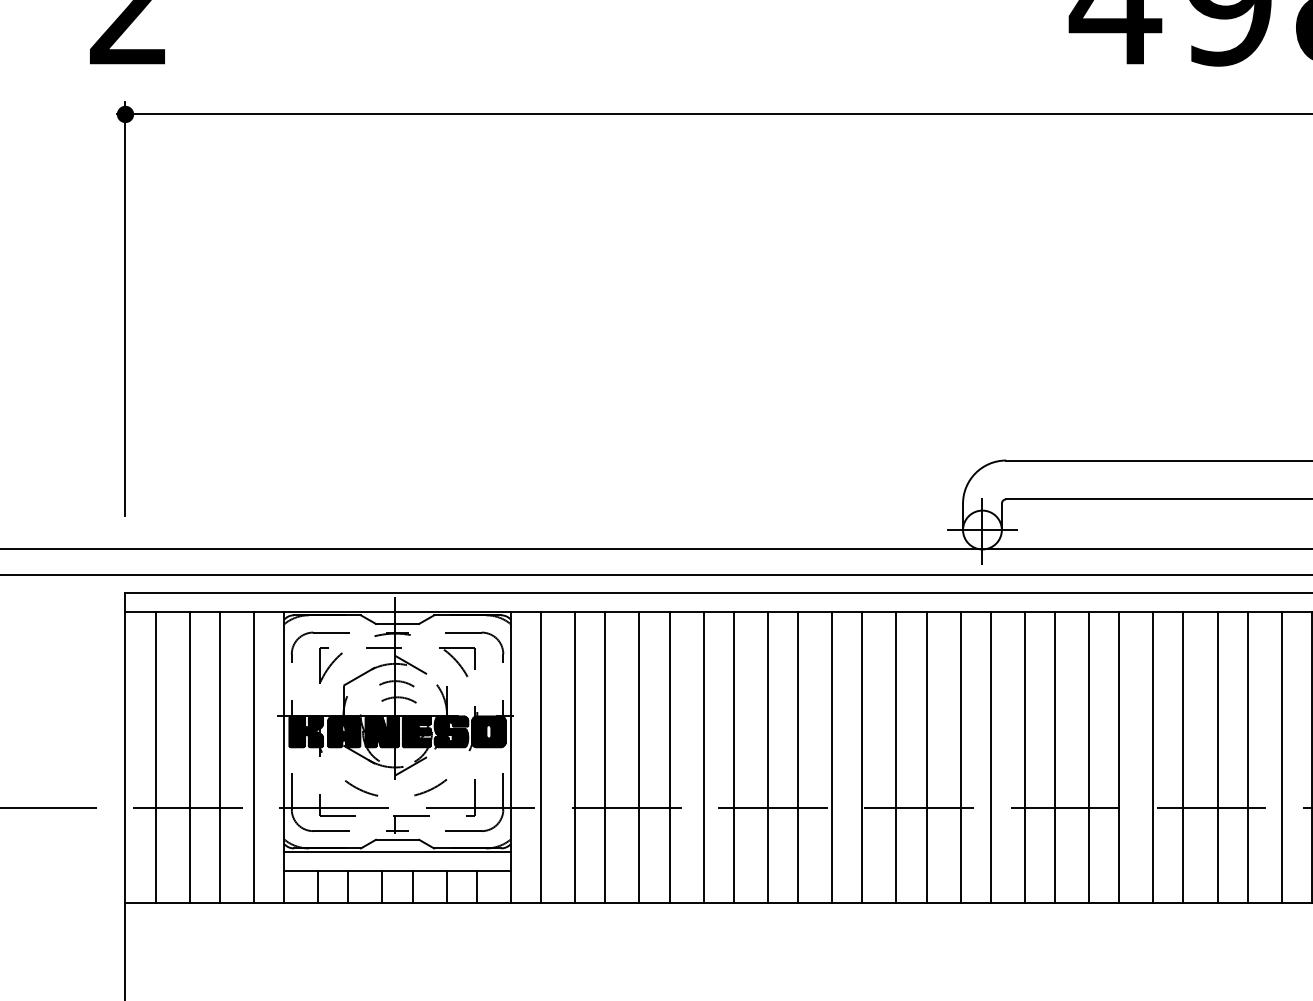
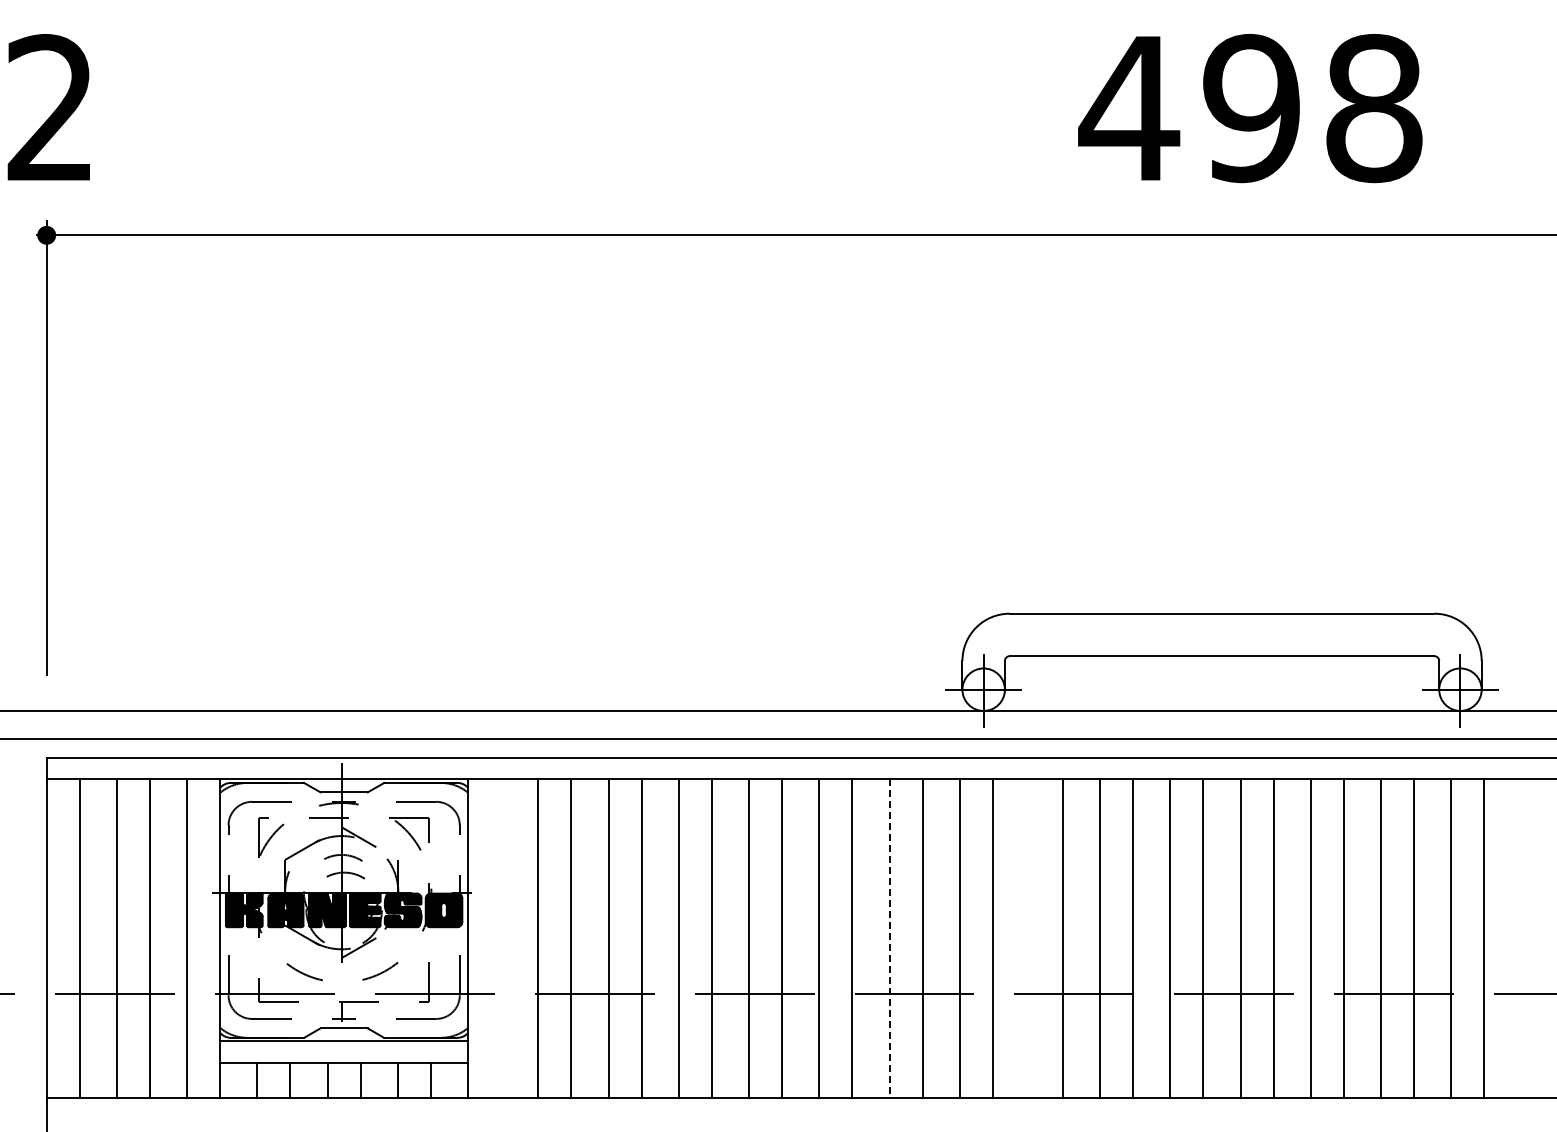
line: (541, 757) -> (501, 938), removed
line: (1024, 757) -> (1029, 938), removed
line: (896, 758) -> (889, 939), solid -> dashed

